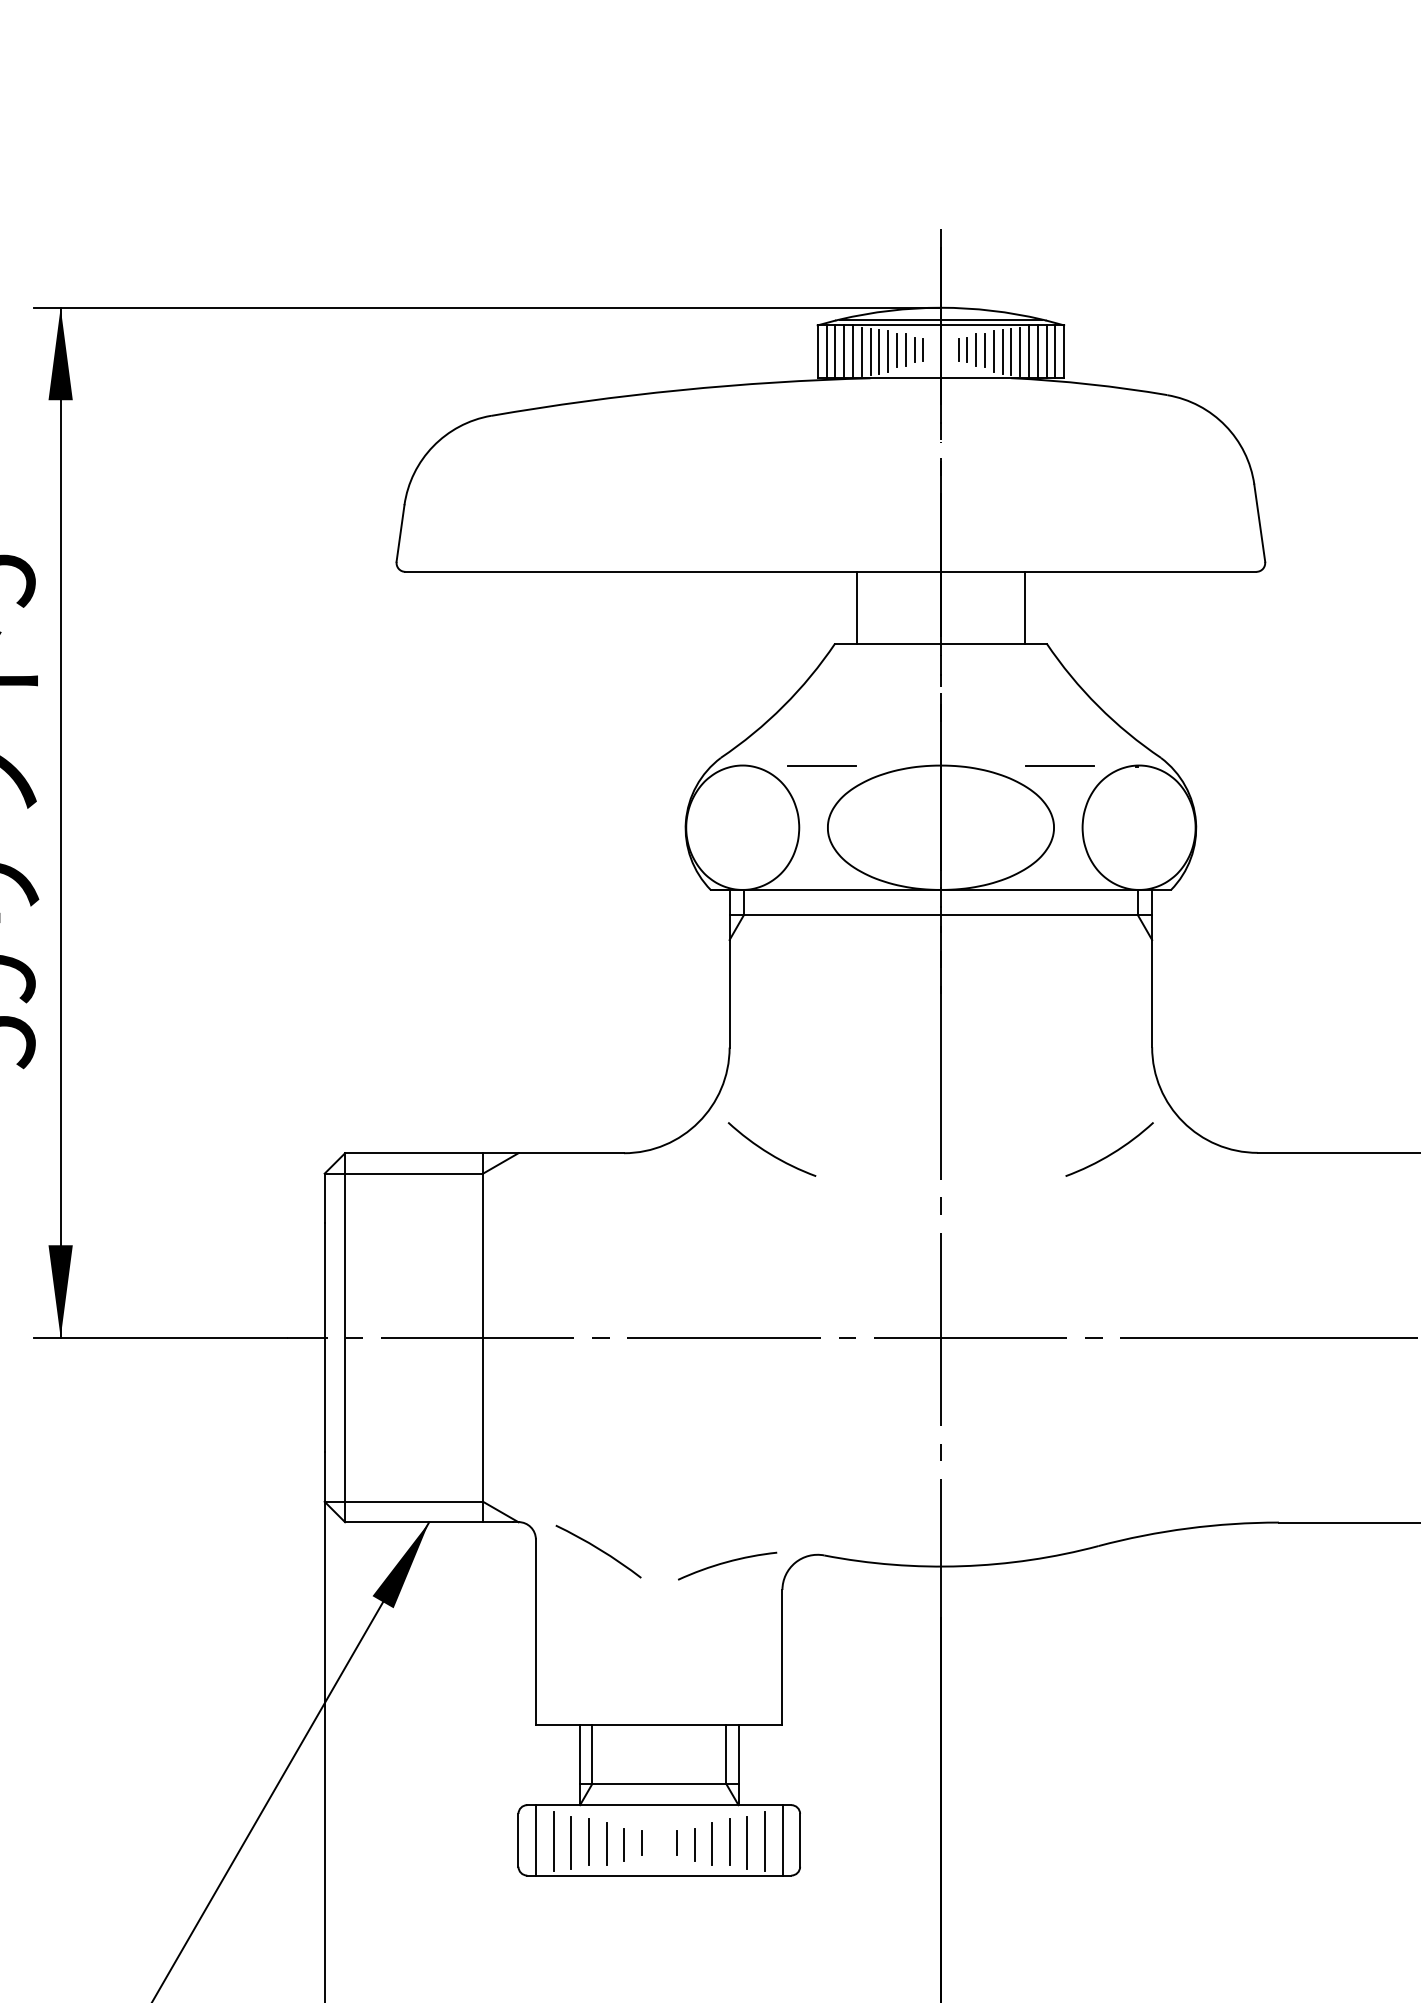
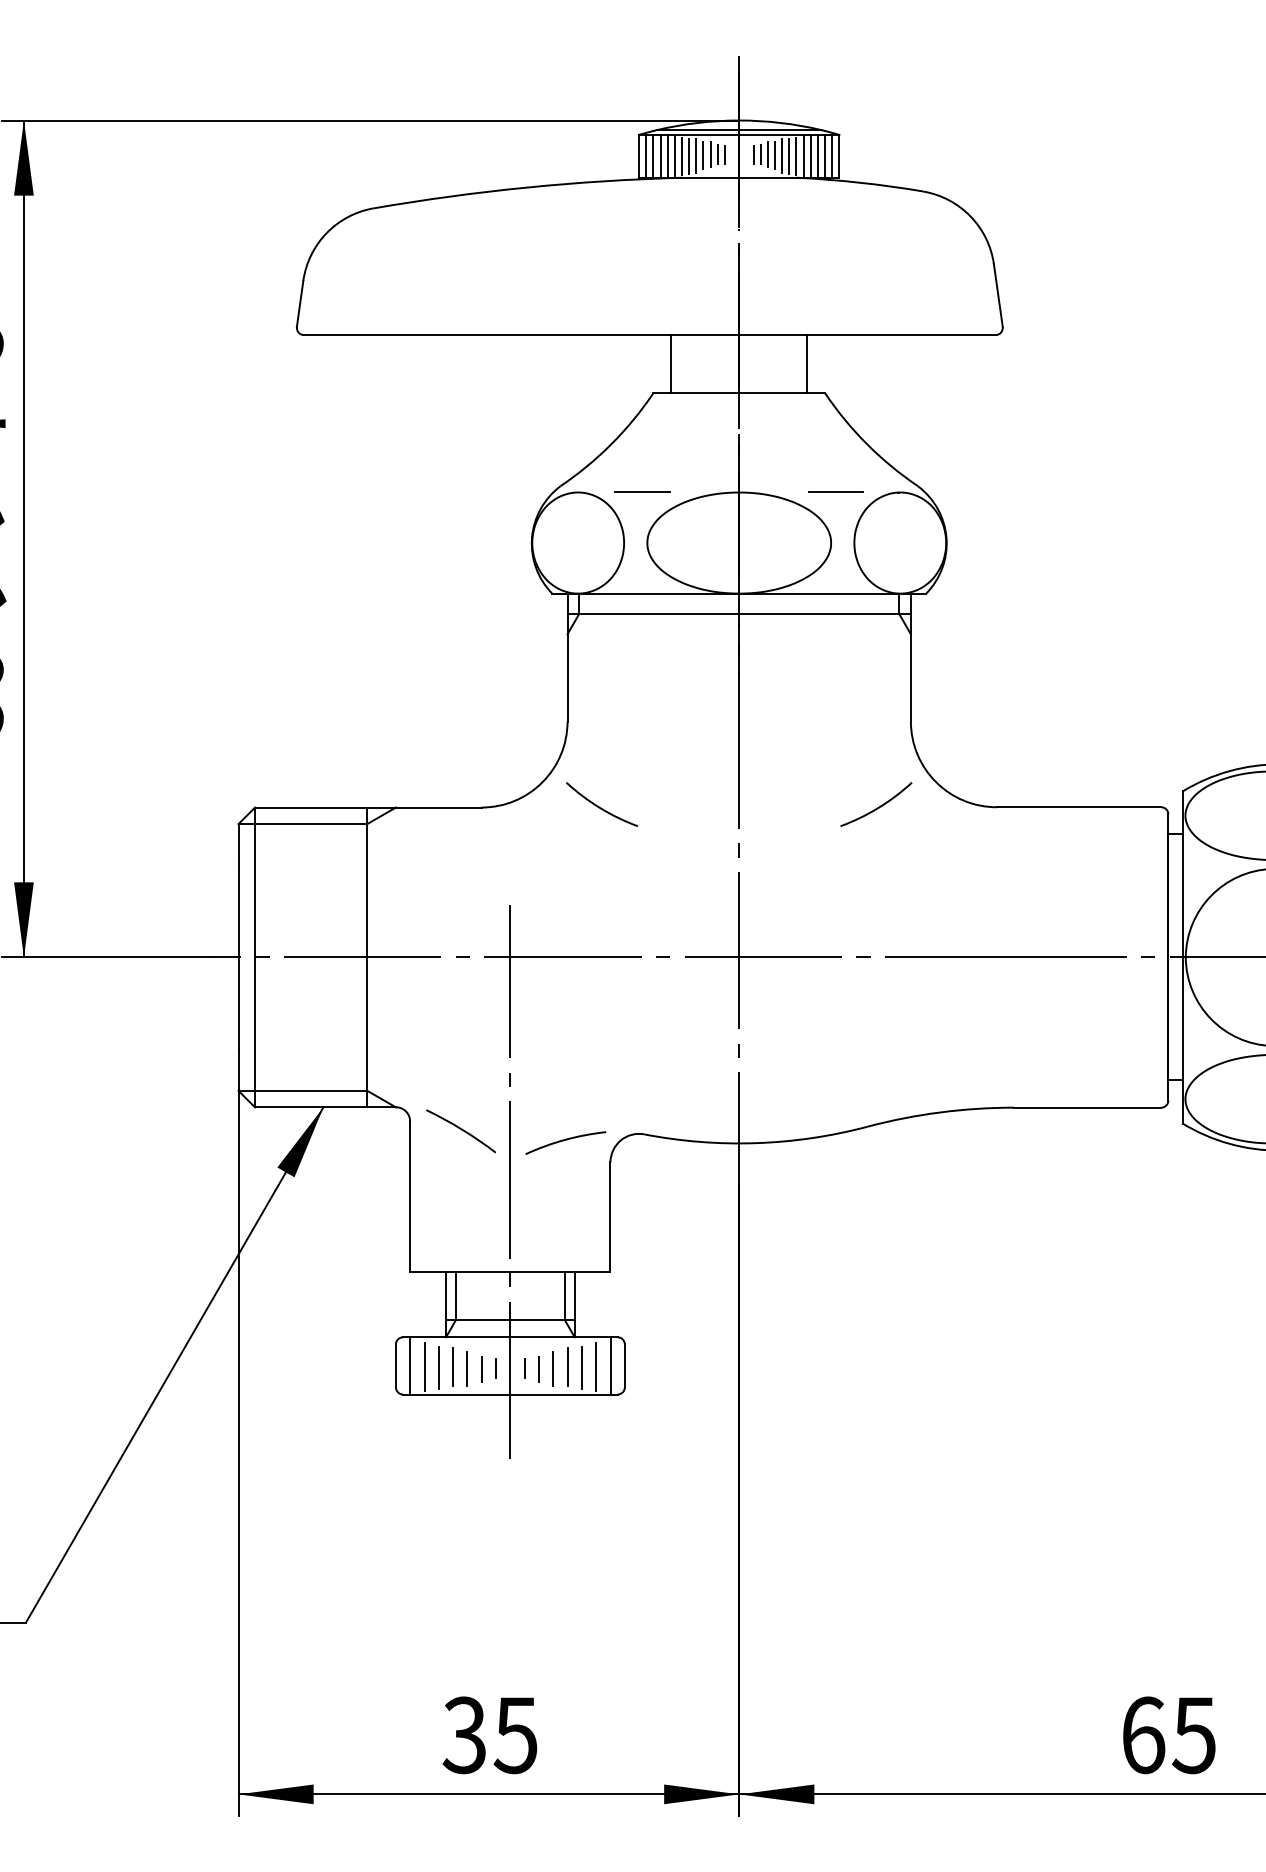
line: (659, 1613) -> (510, 1181), added

